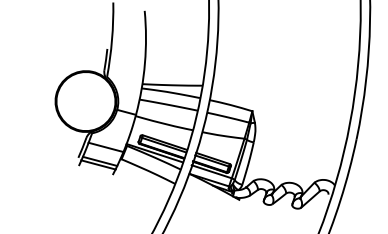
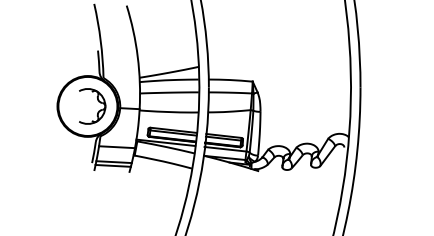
part: (97, 99) -> (98, 102), added

